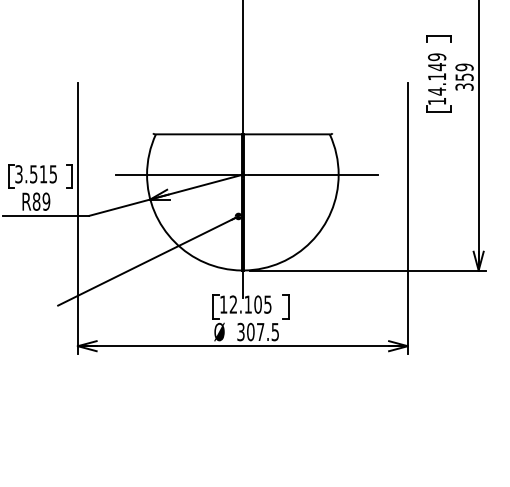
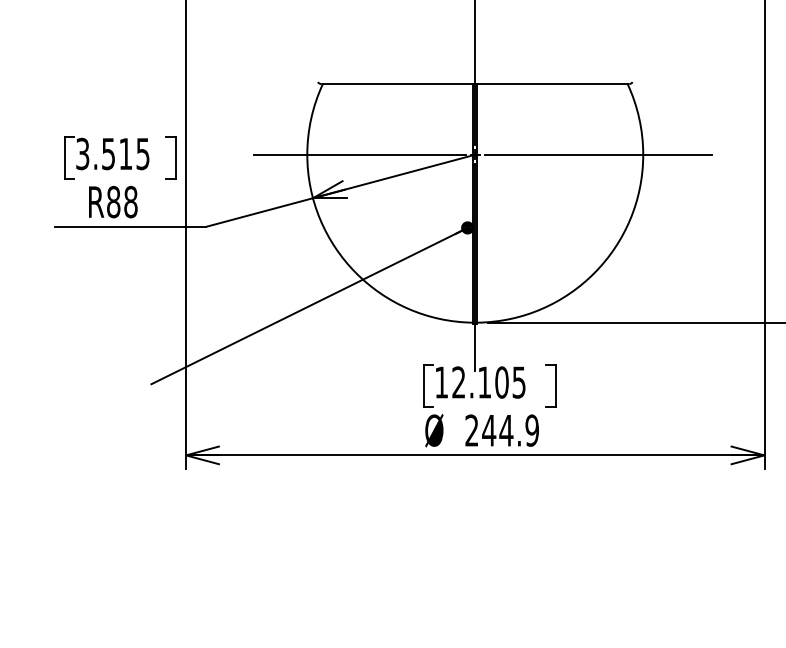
text: (46, 201) -> (131, 201), R89 -> R88
text: (258, 331) -> (502, 429), 307.5 -> 244.9

